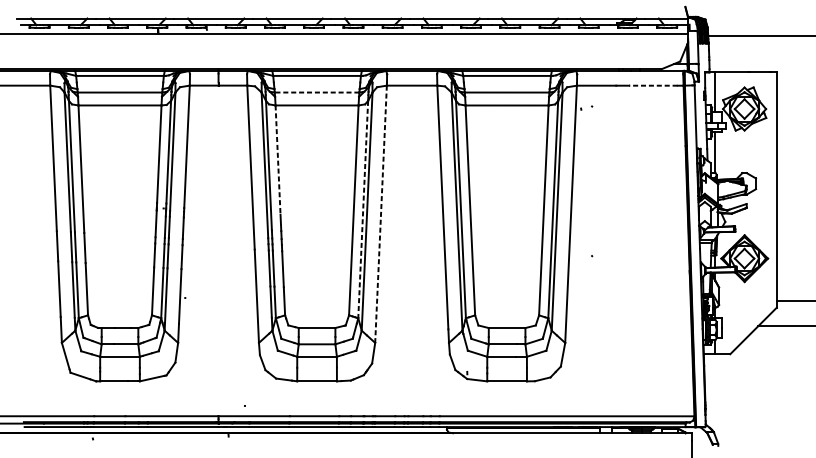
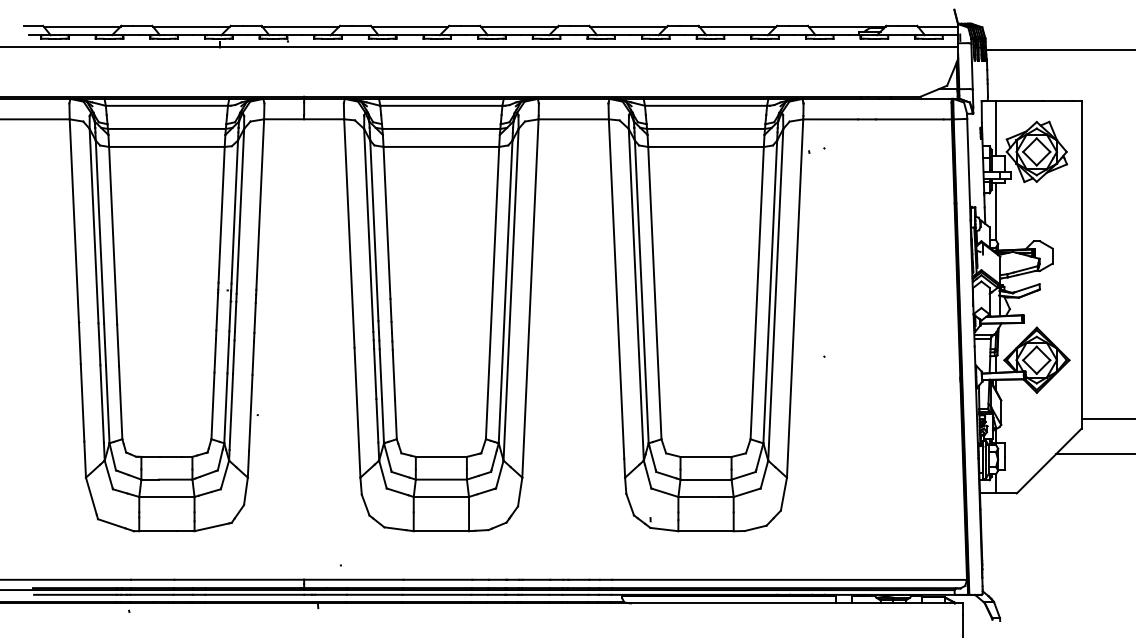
line: (653, 85) -> (909, 119), dashed -> solid
line: (317, 92) -> (441, 128), dashed -> solid
line: (278, 160) -> (387, 223), dashed -> solid
line: (363, 209) -> (505, 291), dashed -> solid
line: (381, 214) -> (530, 299), dashed -> solid

